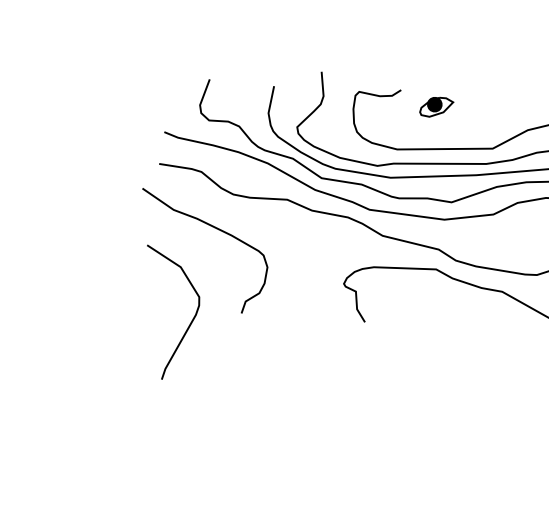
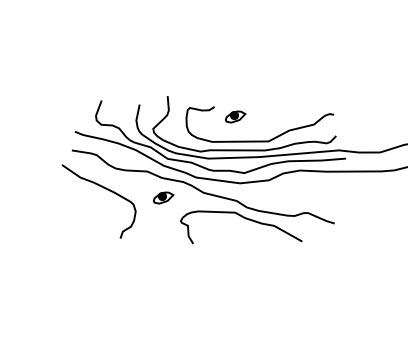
part: (314, 243) -> (163, 197), added
curve: (190, 319) -> (90, 242), removed

